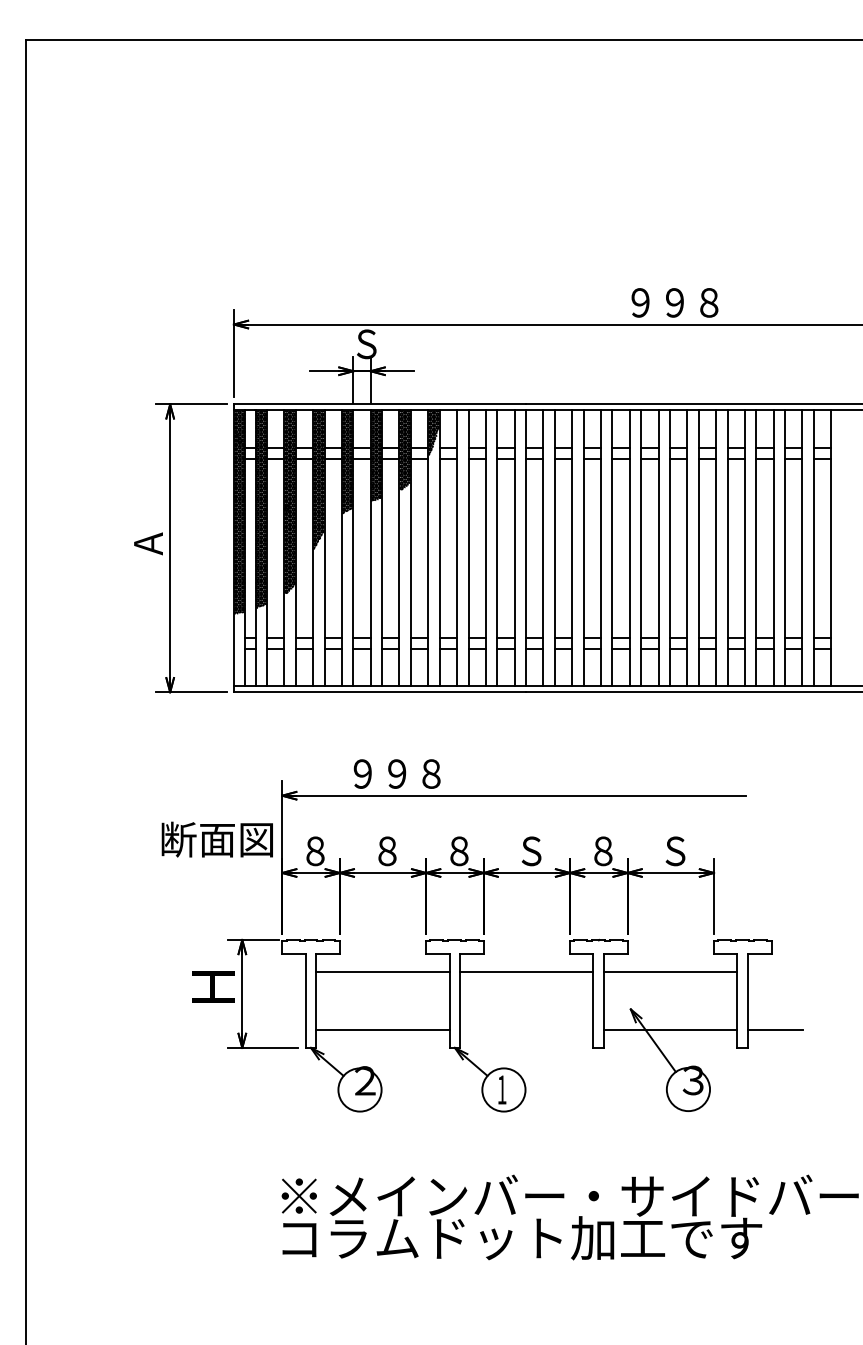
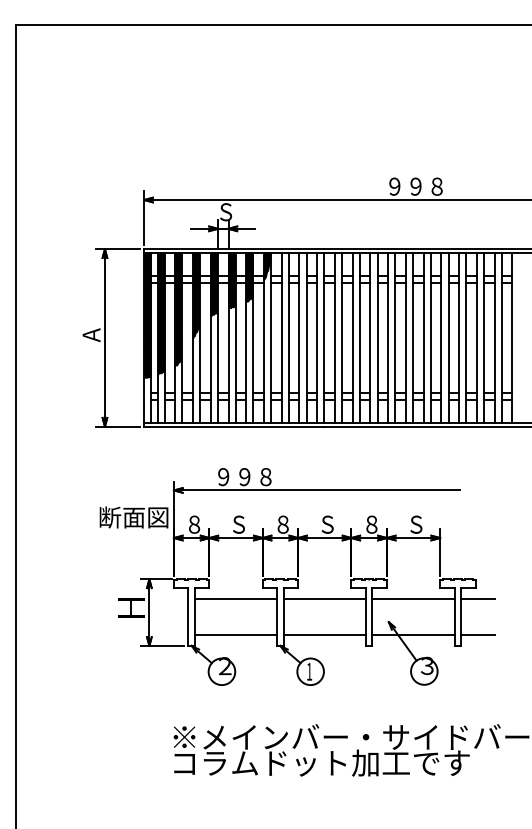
text: (386, 850) -> (238, 524), ８ -> Ｓ
line: (776, 972) -> (478, 599), added
line: (526, 1029) -> (324, 634), added

